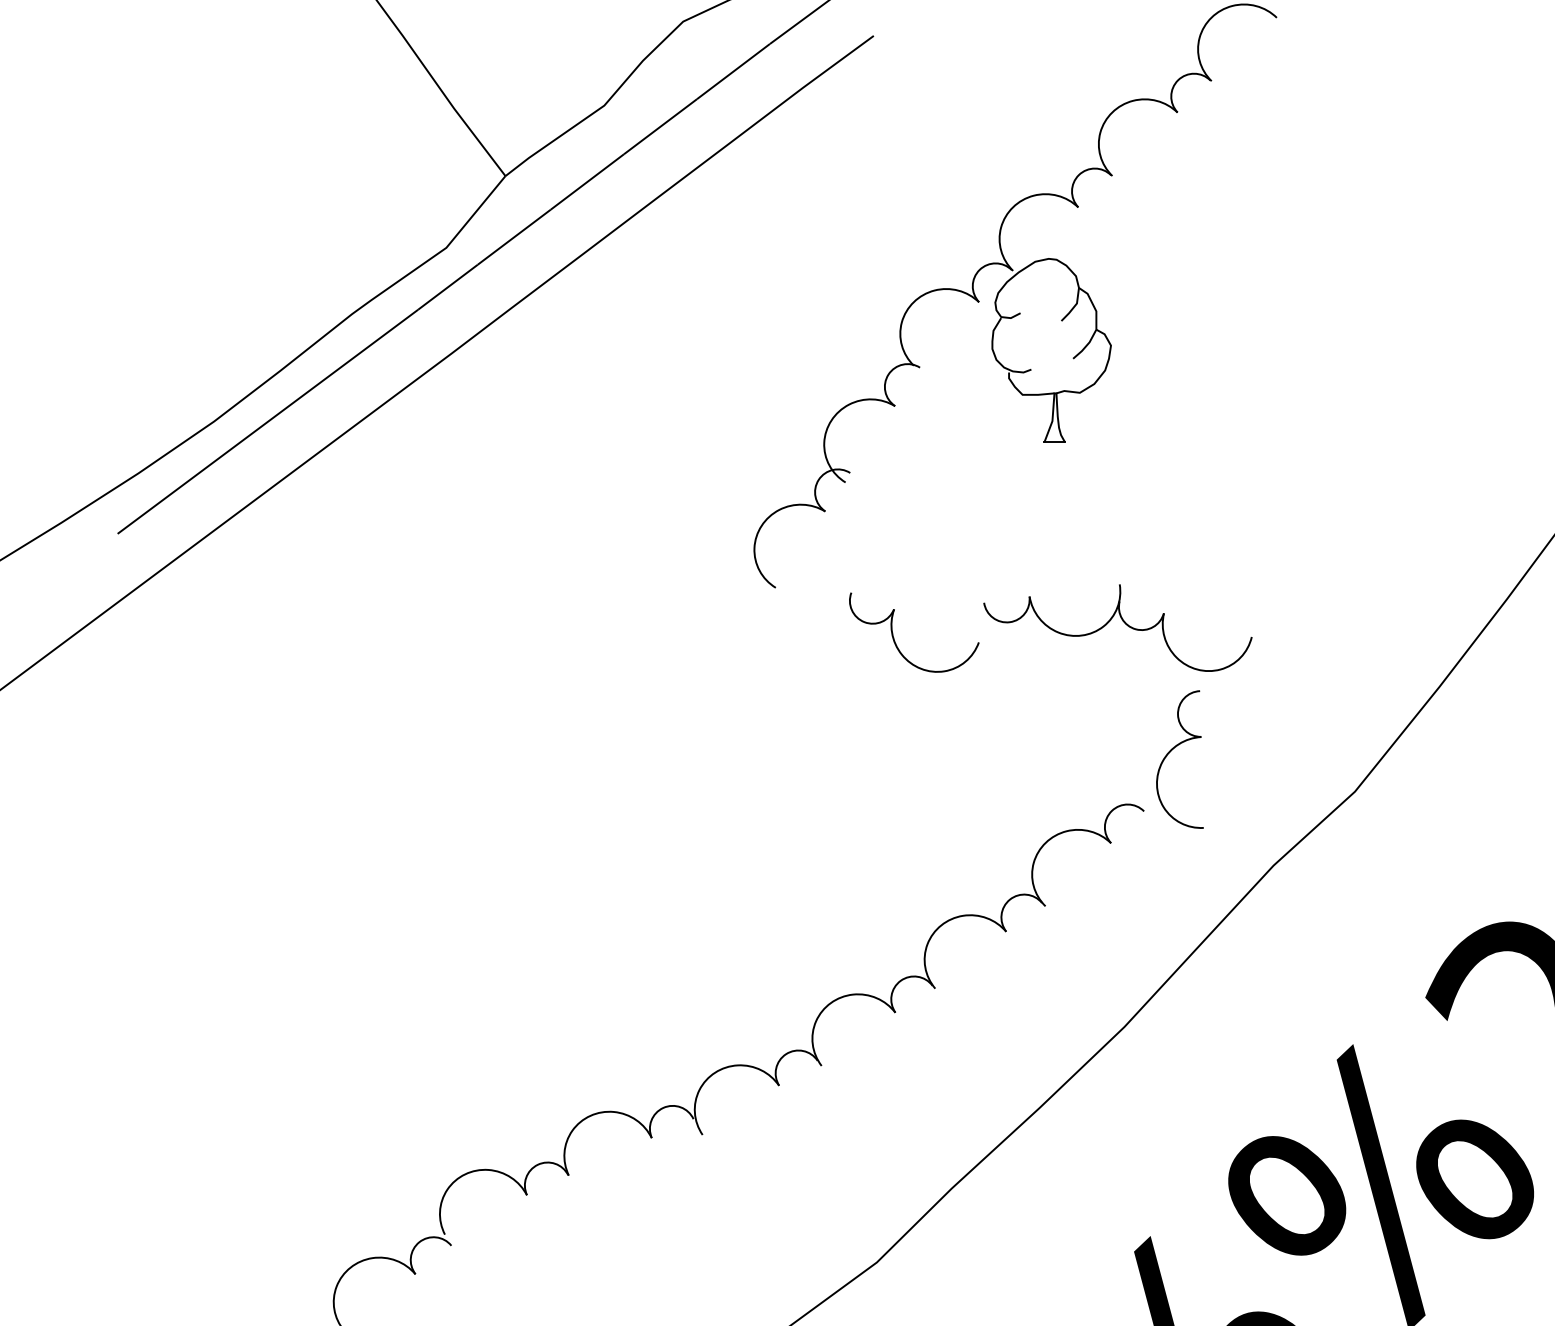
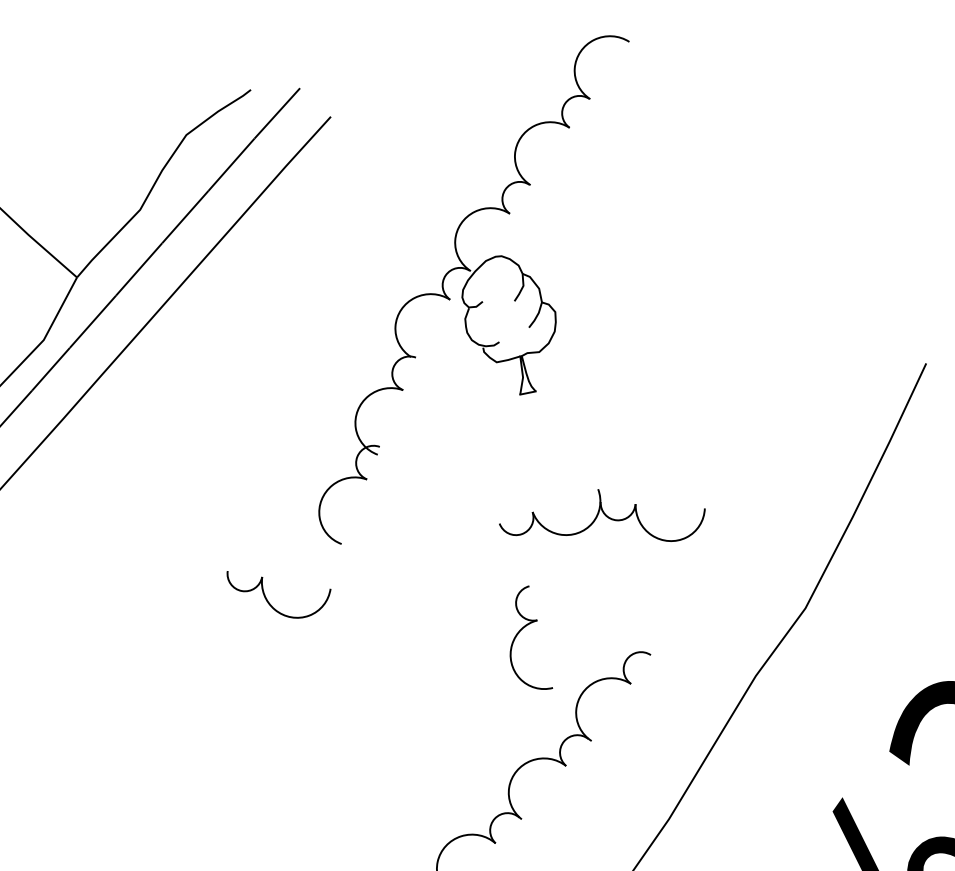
part: (894, 637) -> (266, 597), moved
part: (1171, 751) -> (517, 635), moved

